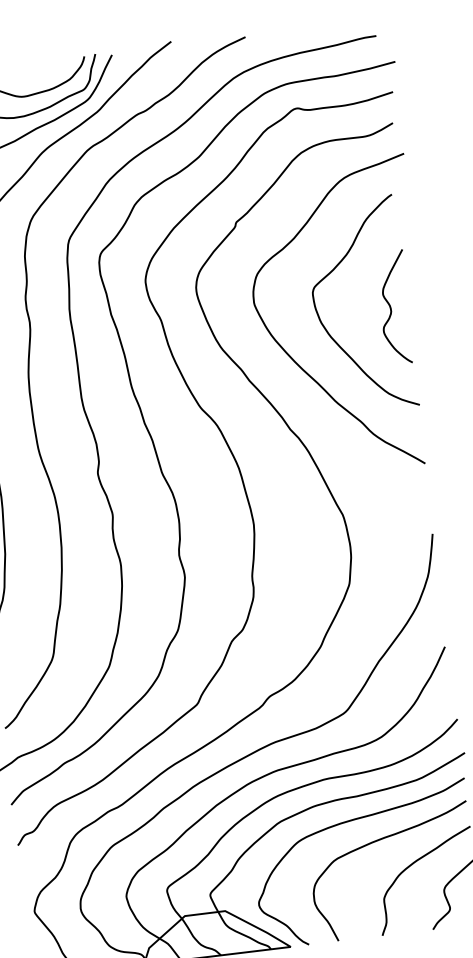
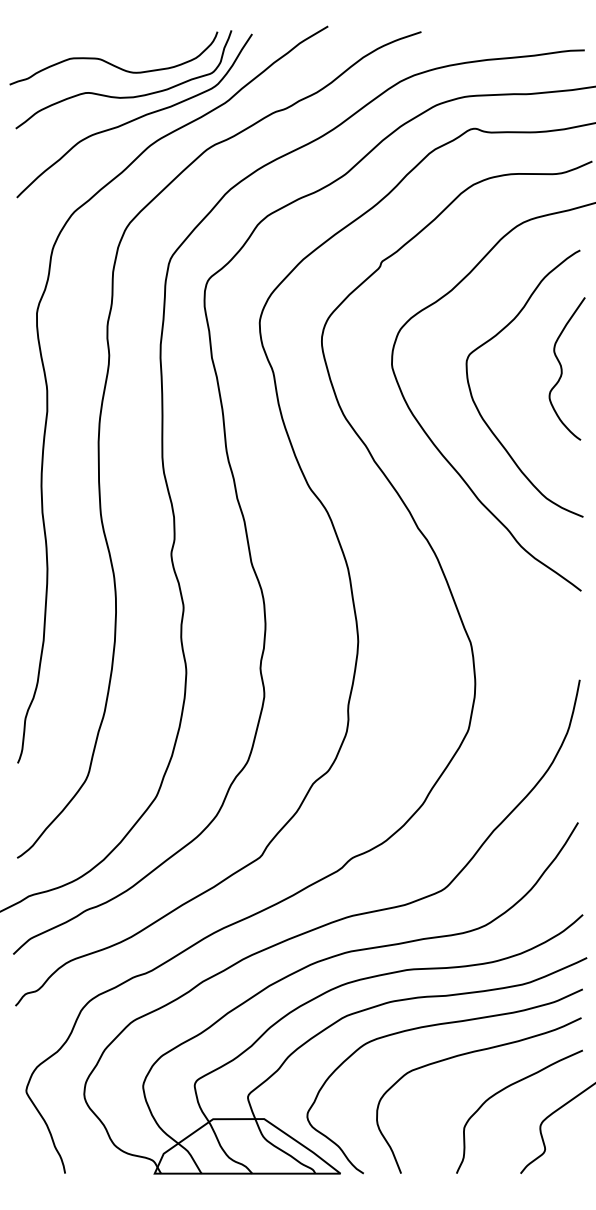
curve: (391, 307) -> (562, 368), moved

